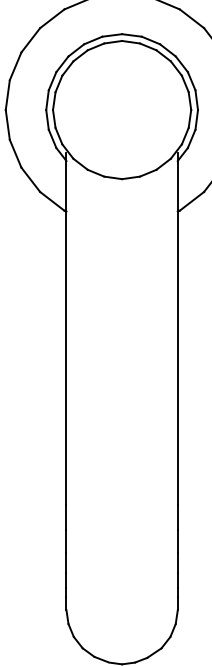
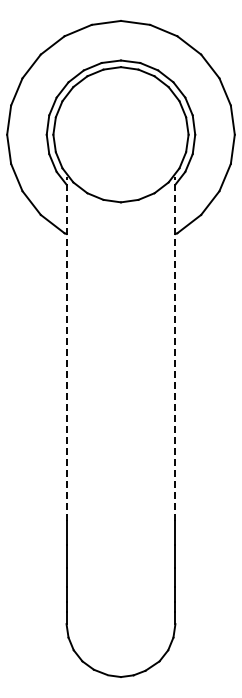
line: (66, 328) -> (66, 348), solid -> dashed
line: (177, 328) -> (175, 348), solid -> dashed

